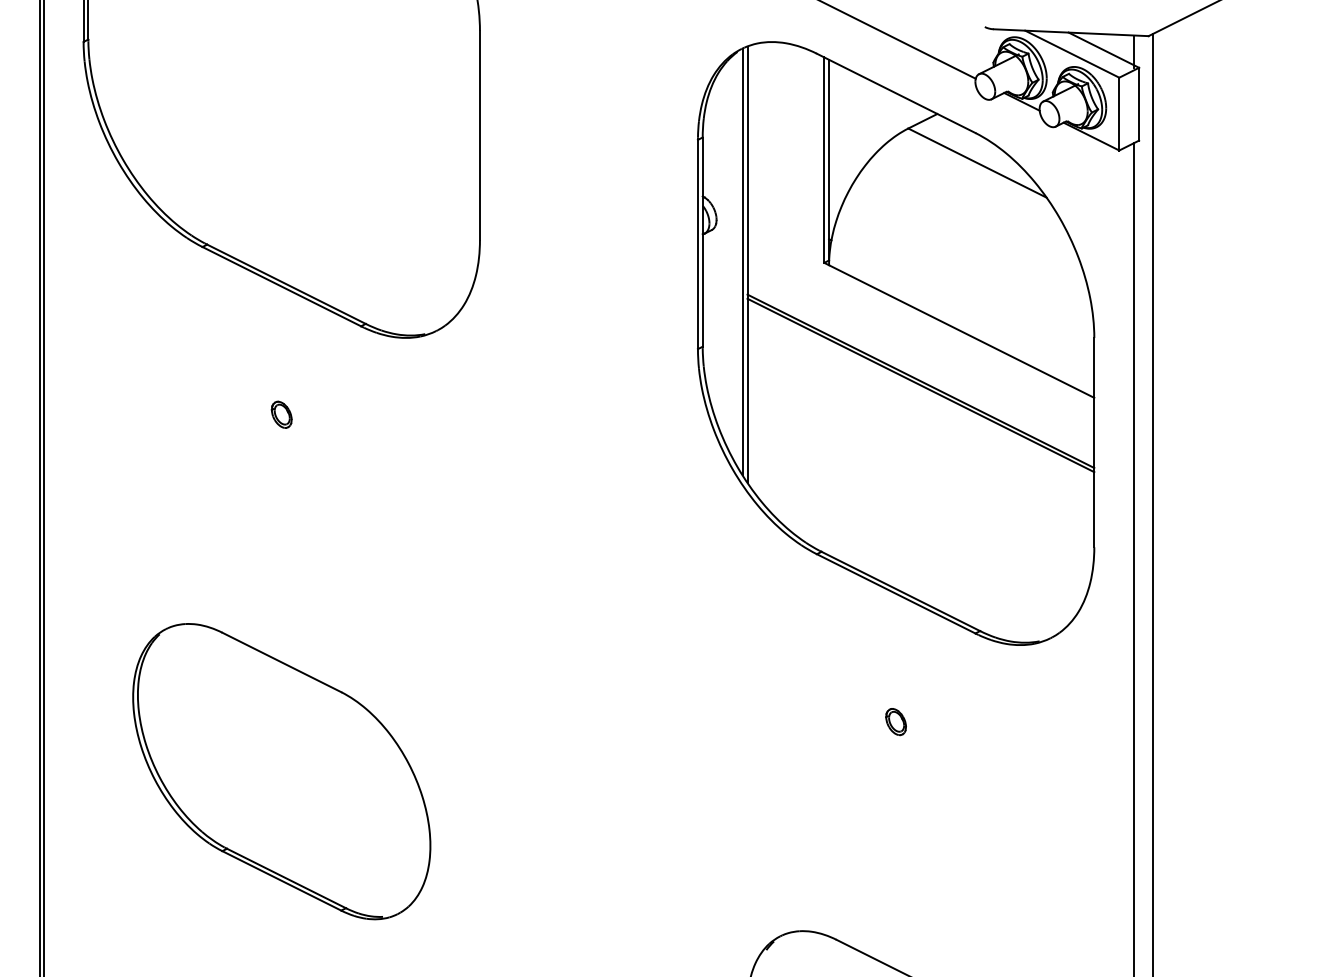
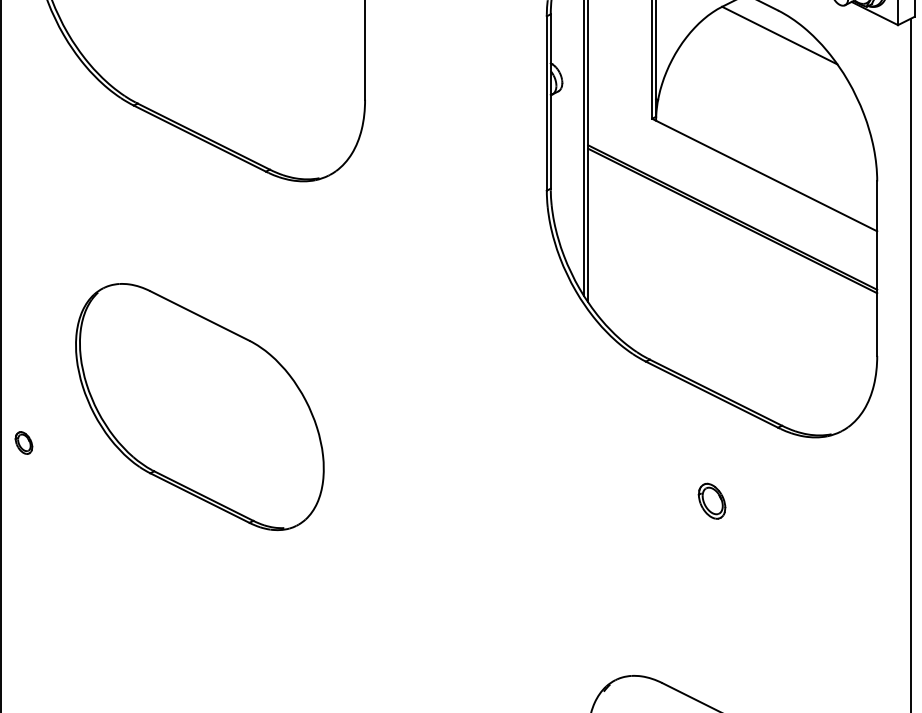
part: (281, 414) -> (23, 442), moved
part: (895, 722) -> (711, 501), size x1.6
part: (281, 771) -> (199, 406), moved

